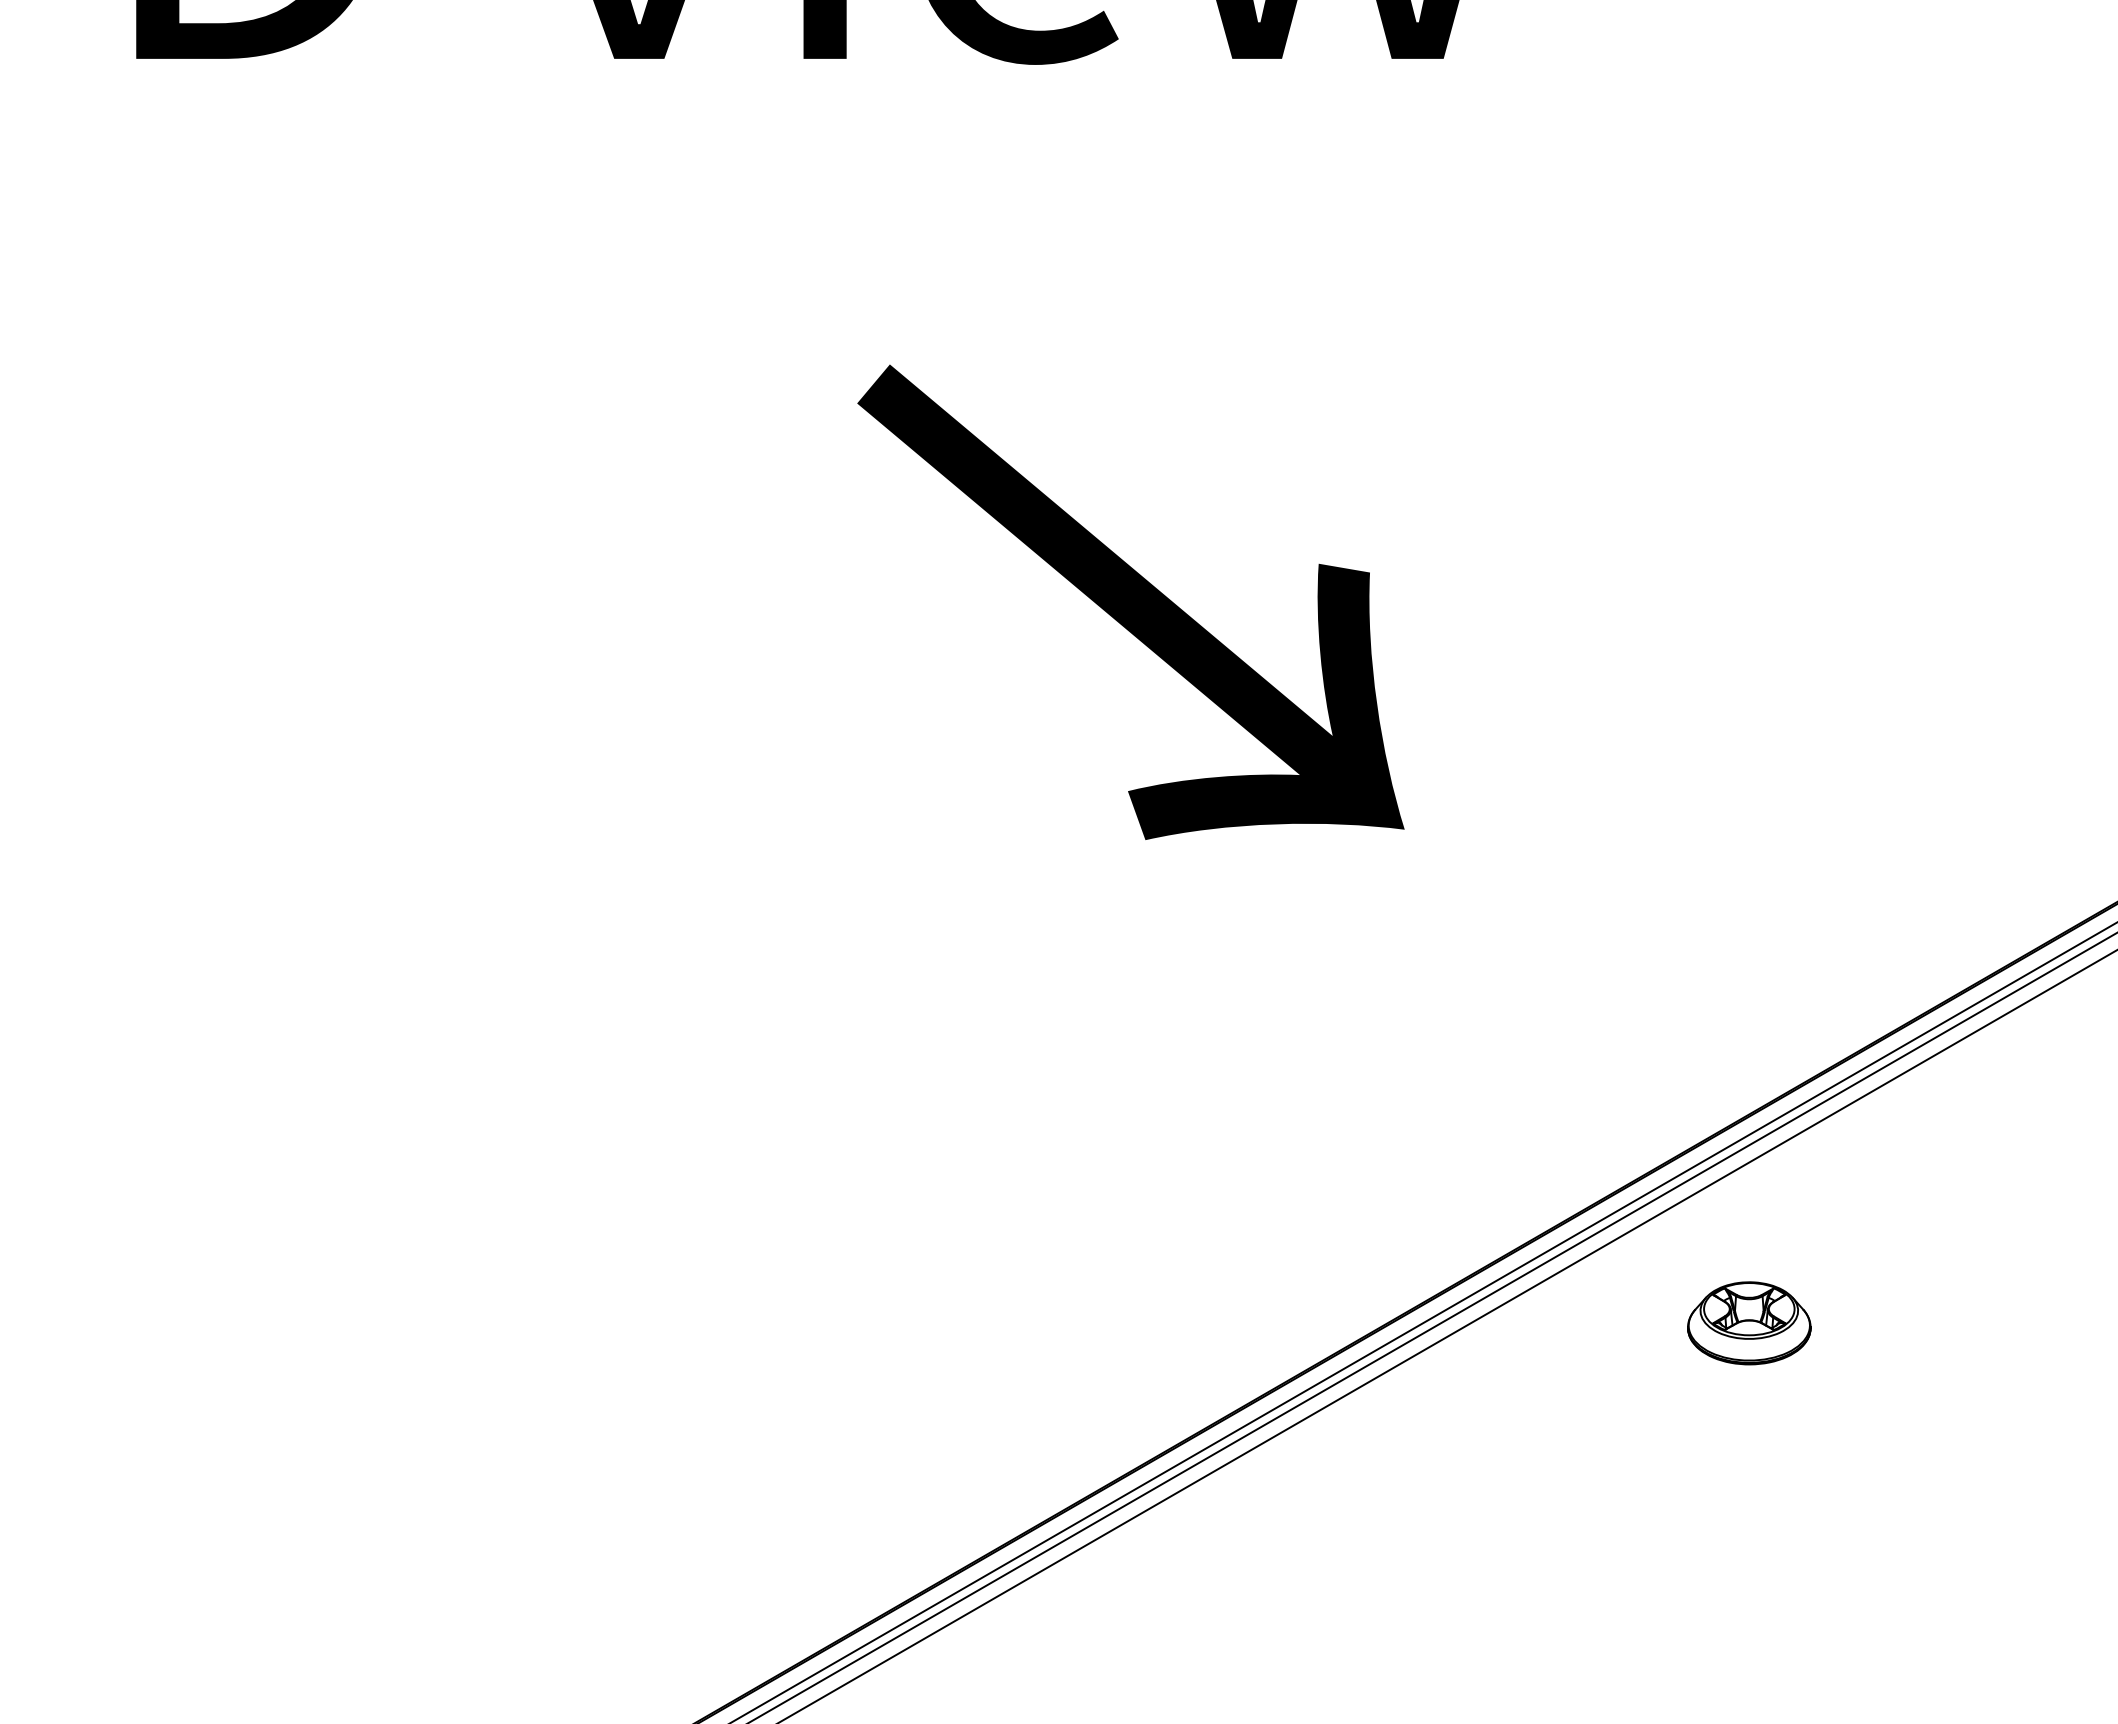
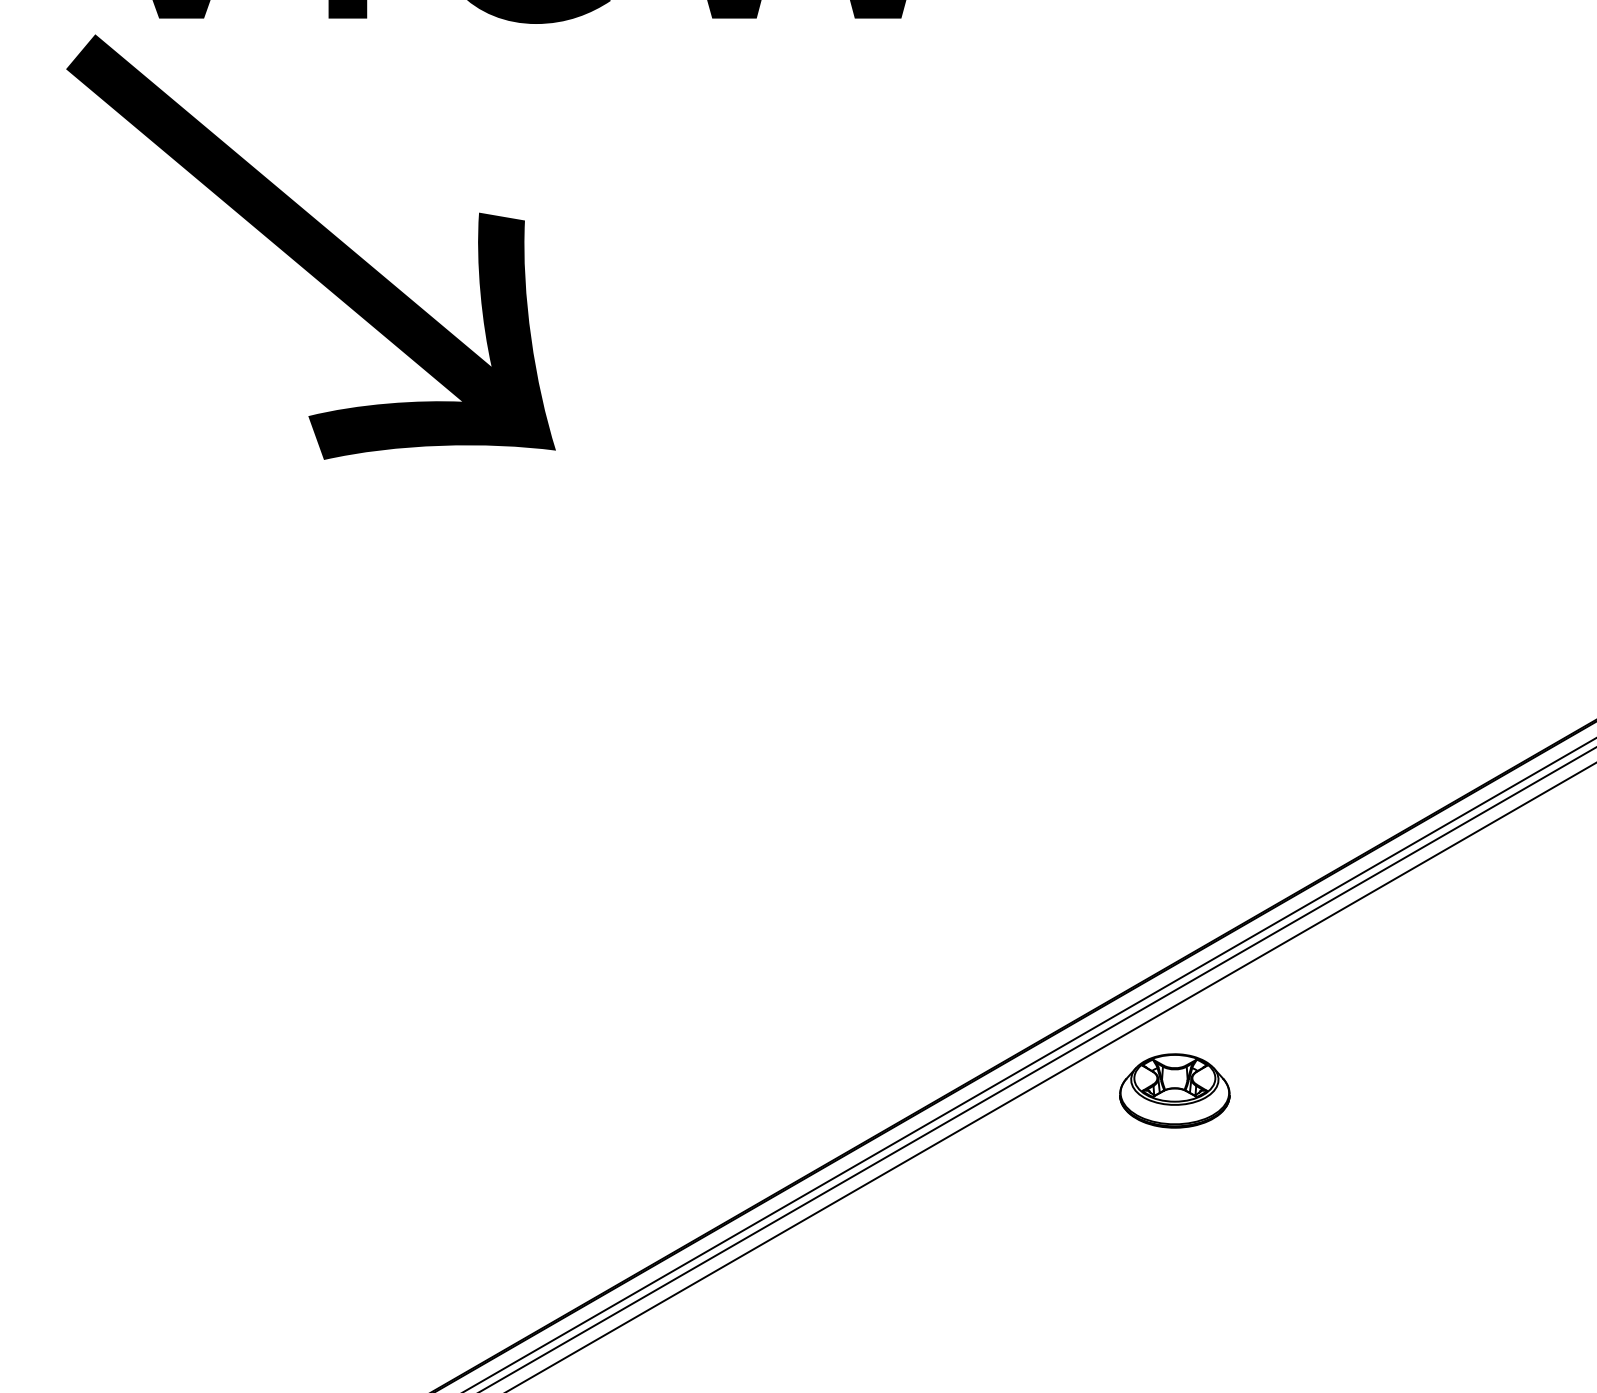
text: (1130, 601) -> (310, 246), moved
part: (1749, 1323) -> (1175, 1091), moved

